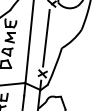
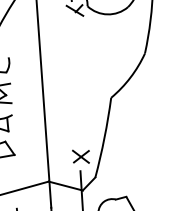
line: (46, 38) -> (76, 83), removed

